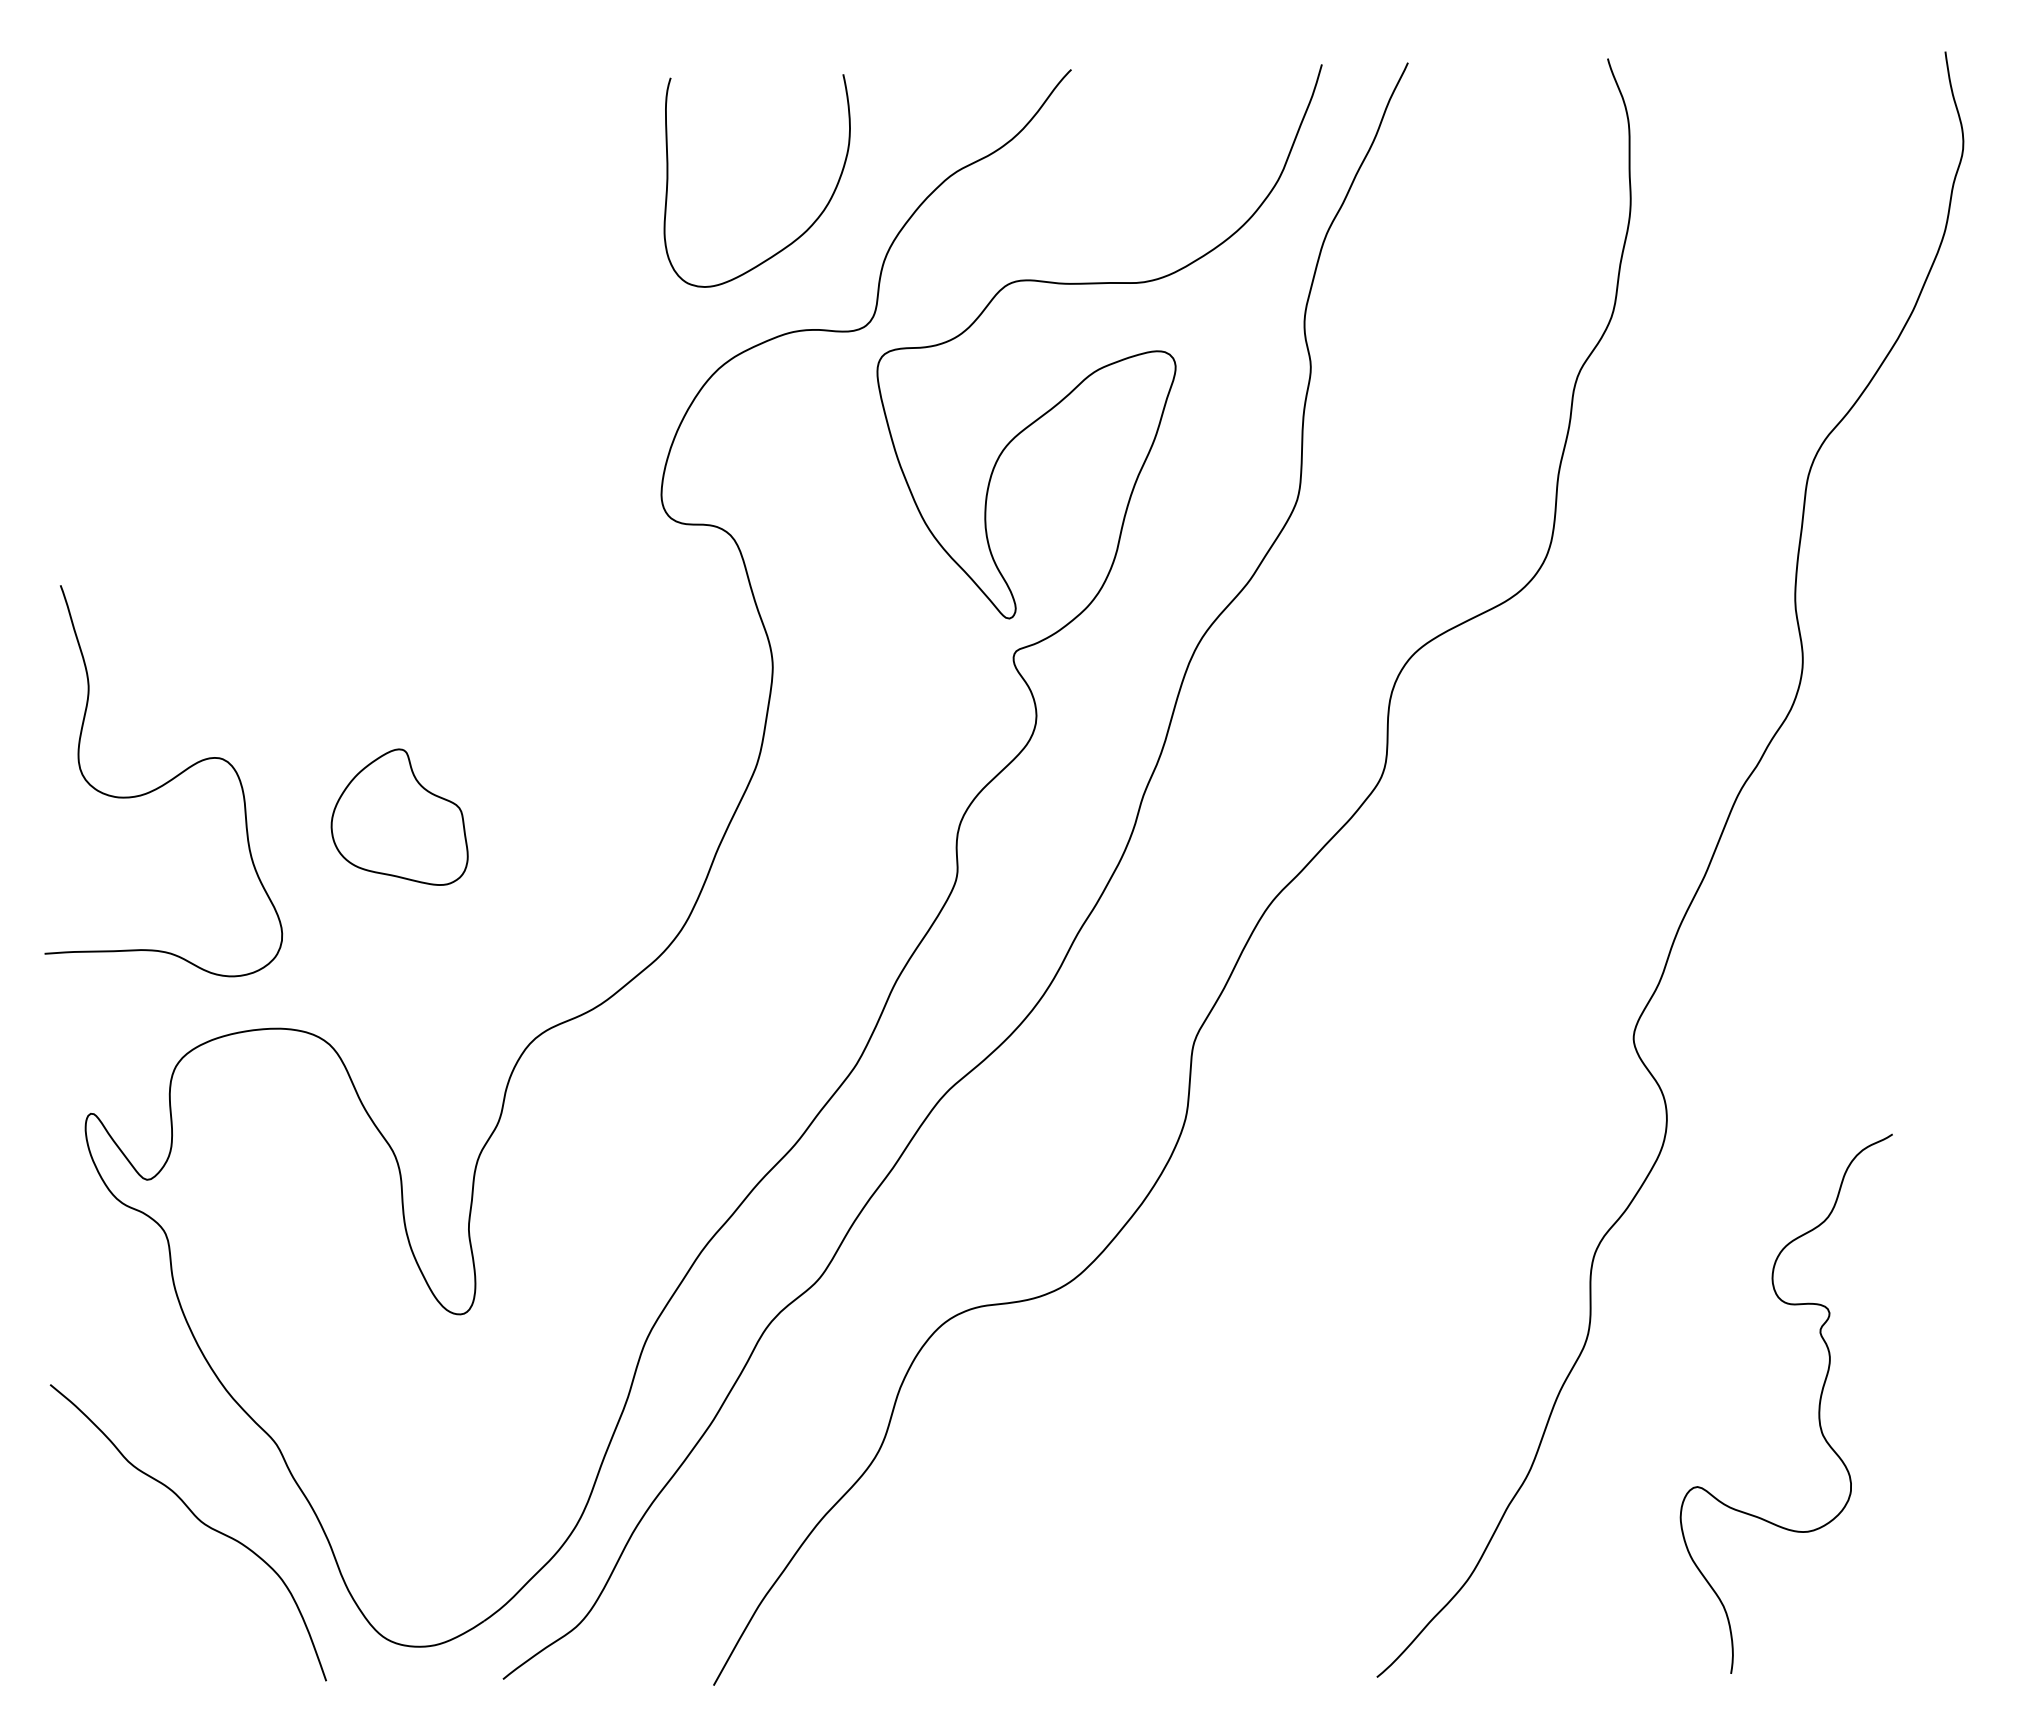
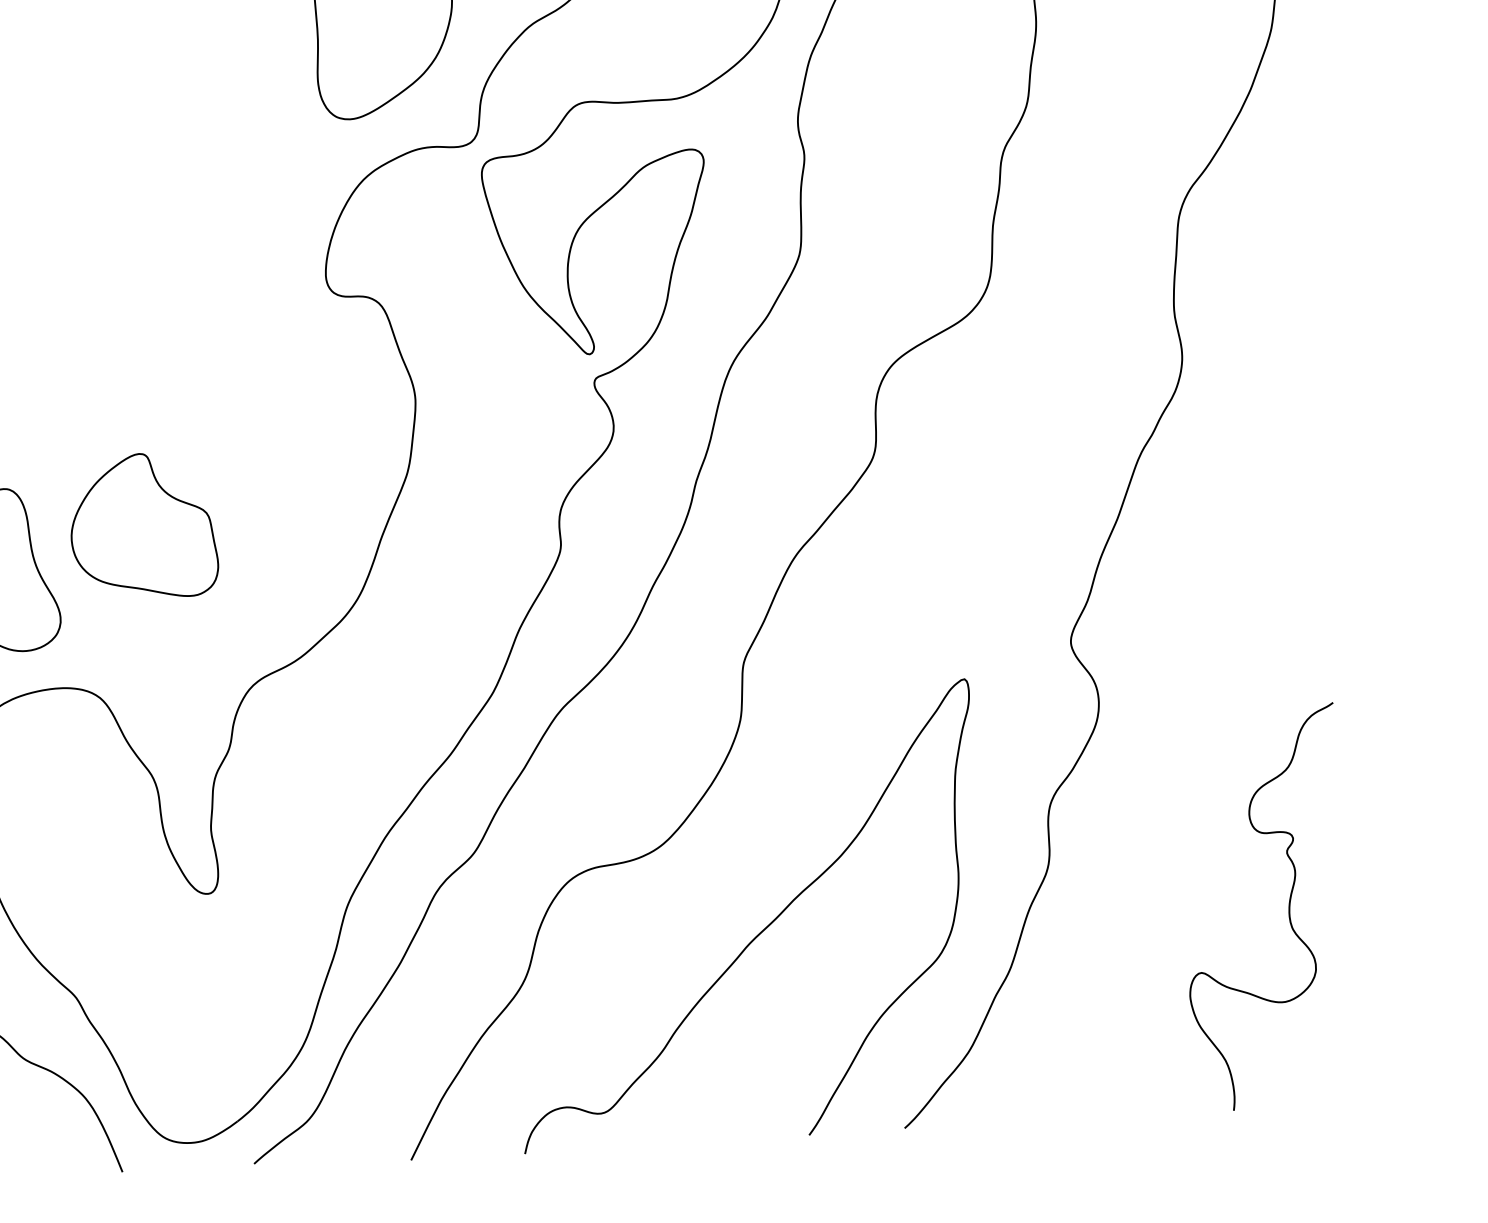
part: (399, 816) -> (143, 525), size x1.43
curve: (1199, 1402) -> (761, 930), added
curve: (1818, 1405) -> (1288, 907), moved

